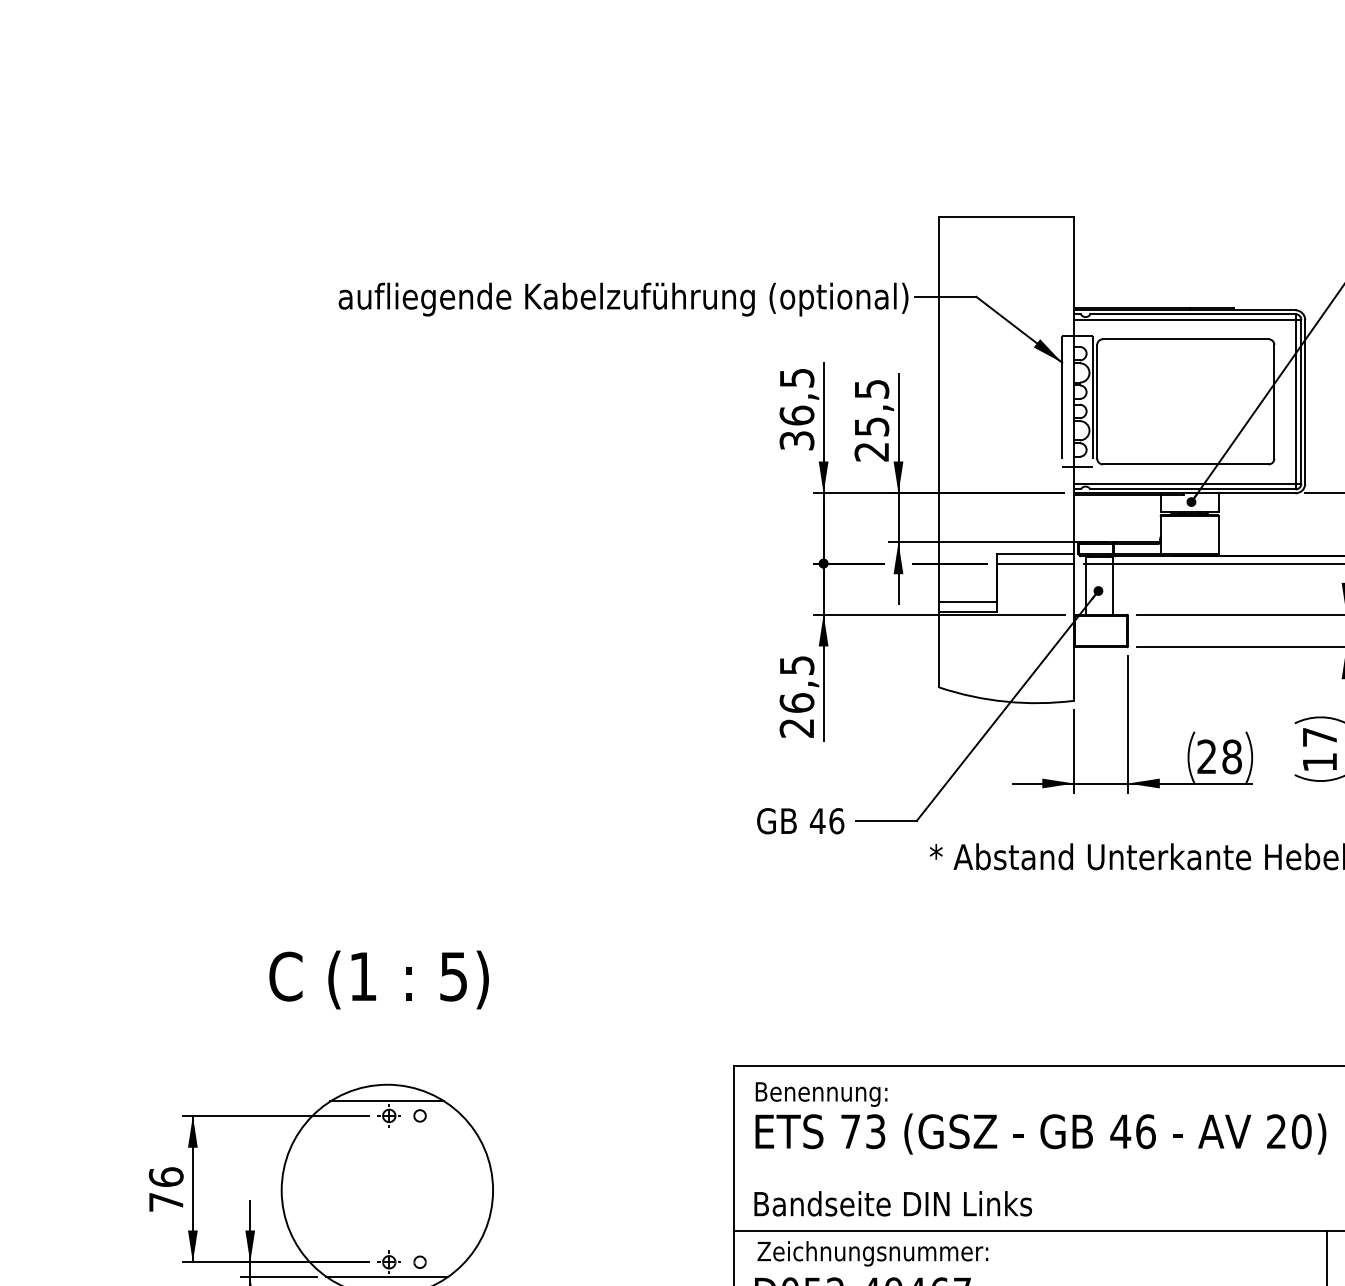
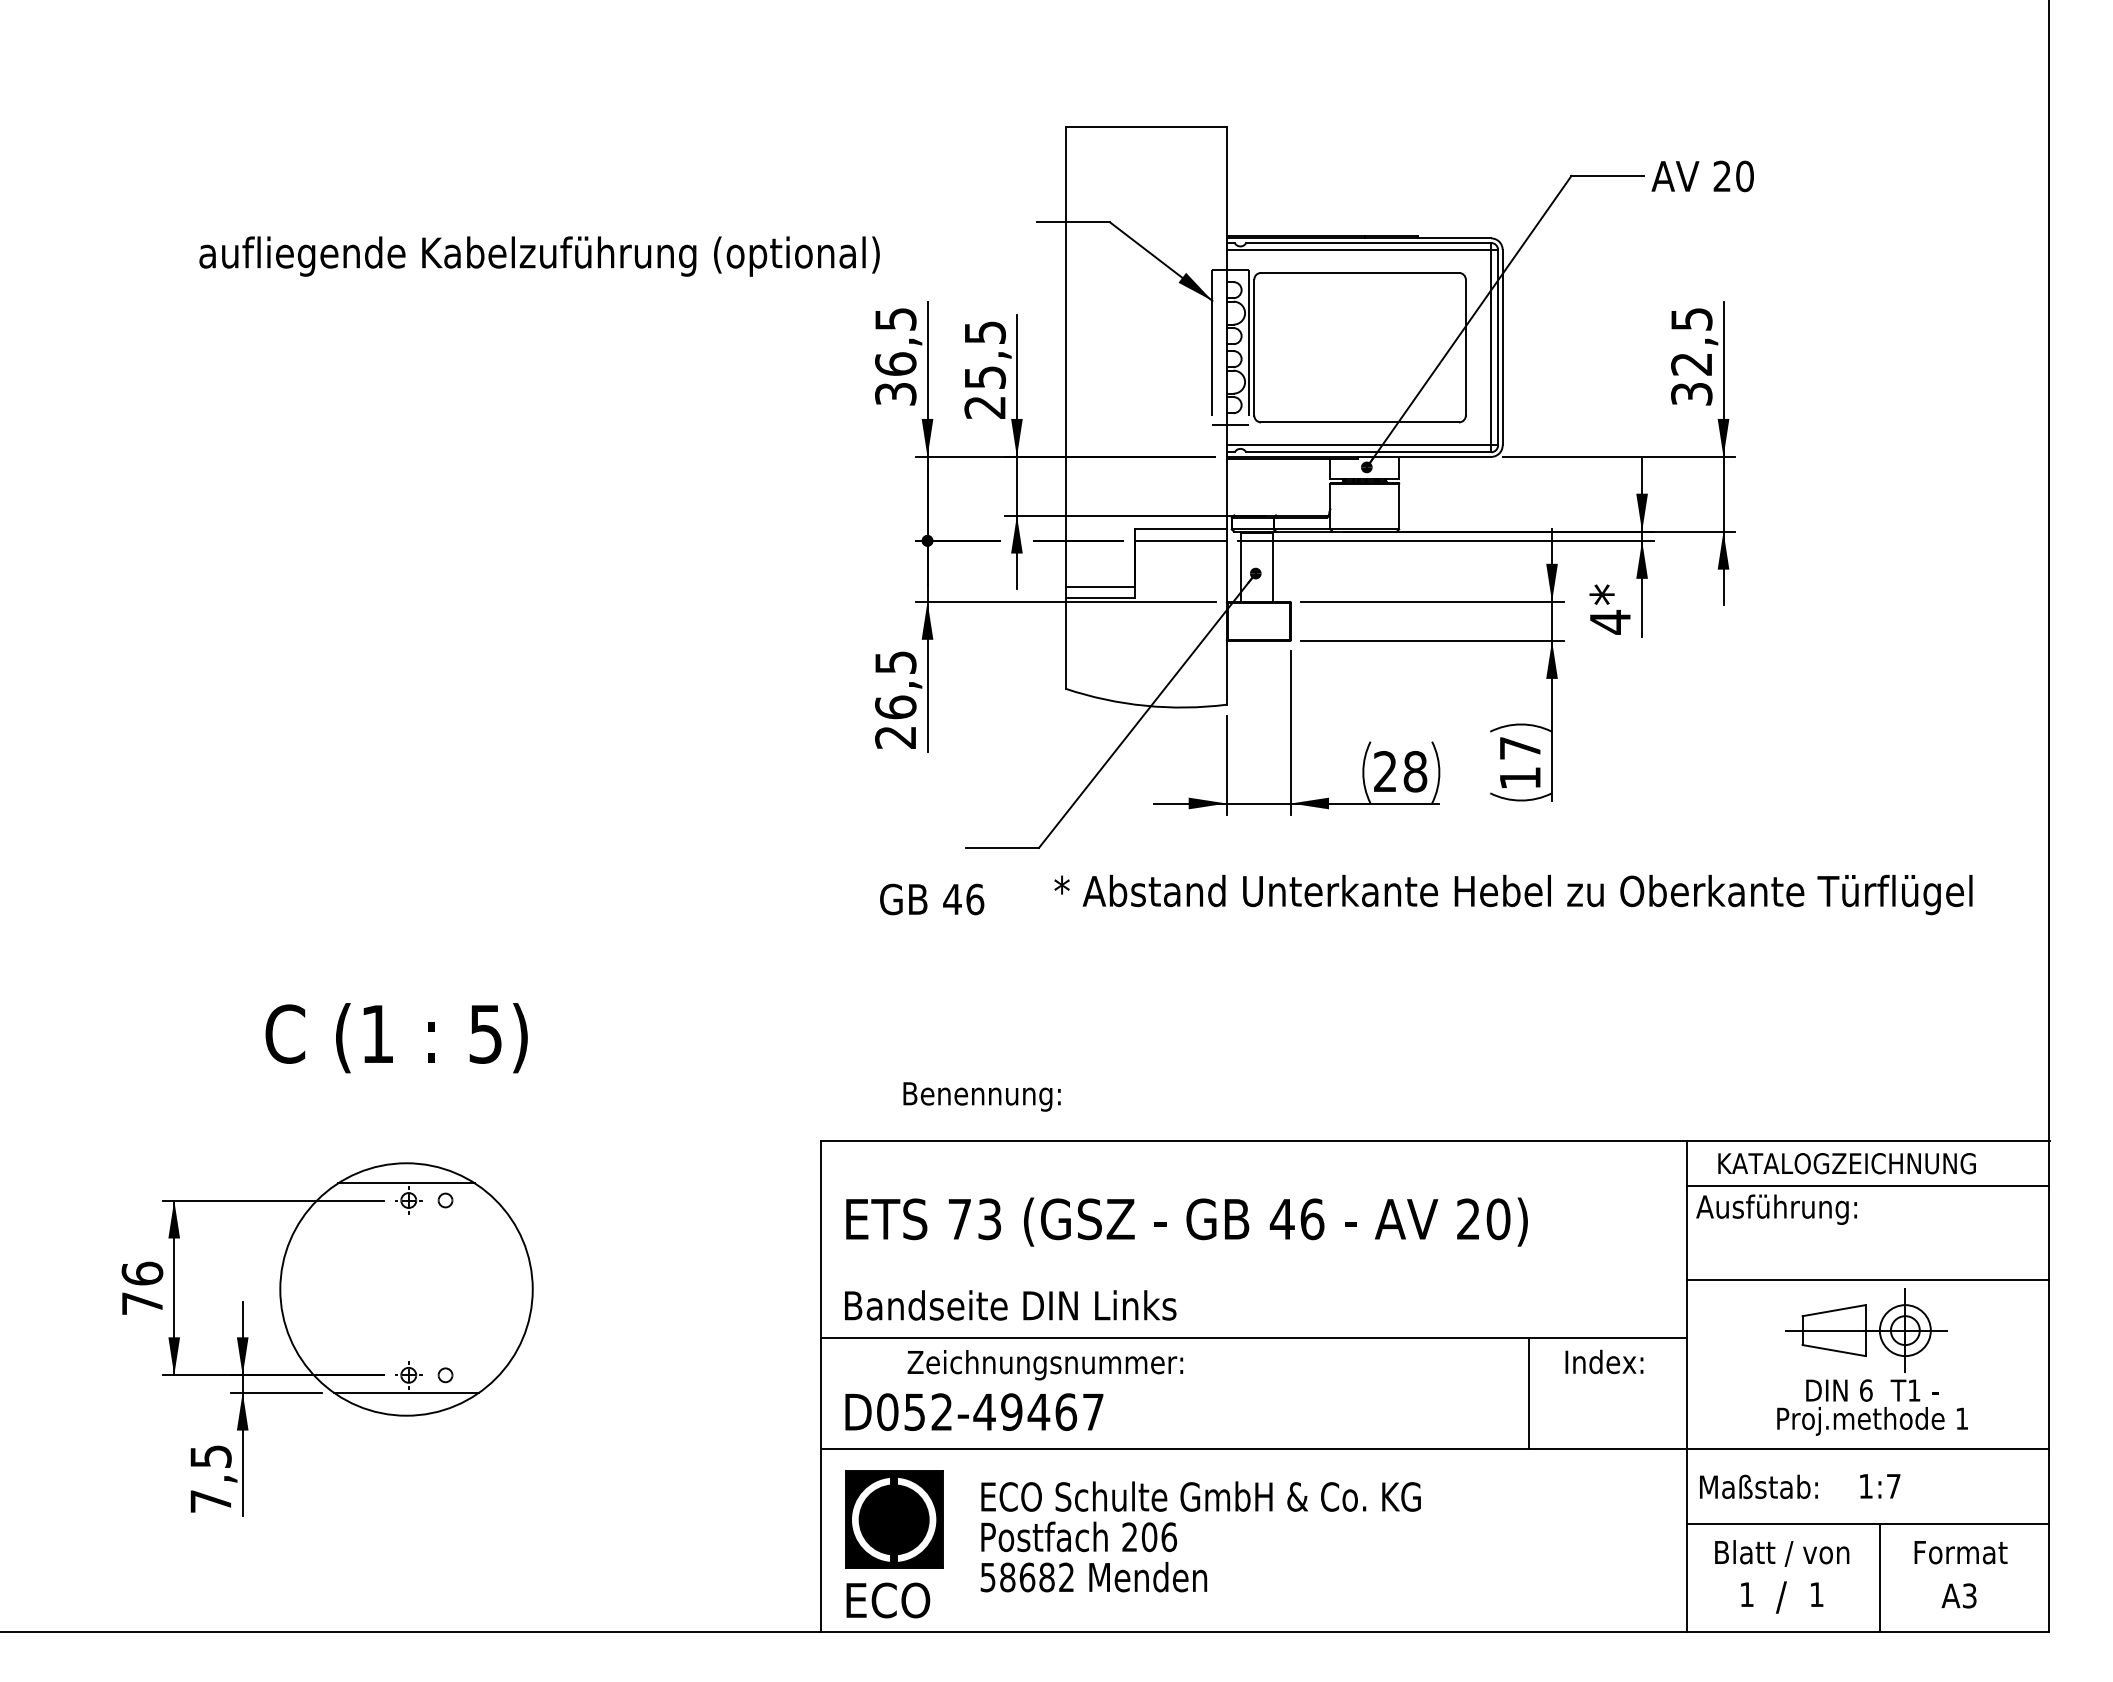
text: (623, 299) -> (539, 256), moved
text: (800, 821) -> (932, 899), moved
text: (821, 1094) -> (981, 1096), moved
text: (872, 1254) -> (1045, 1365), moved

